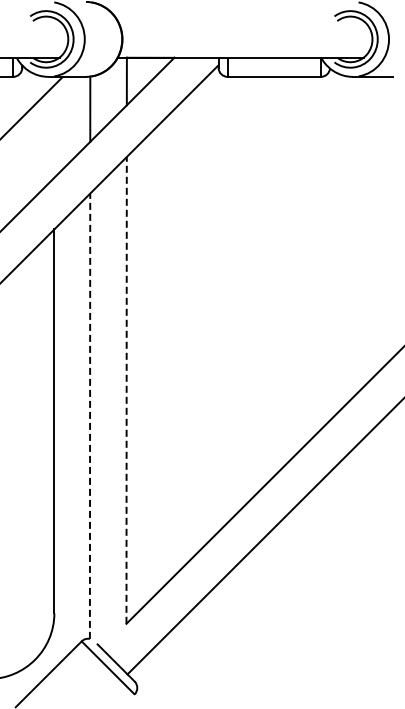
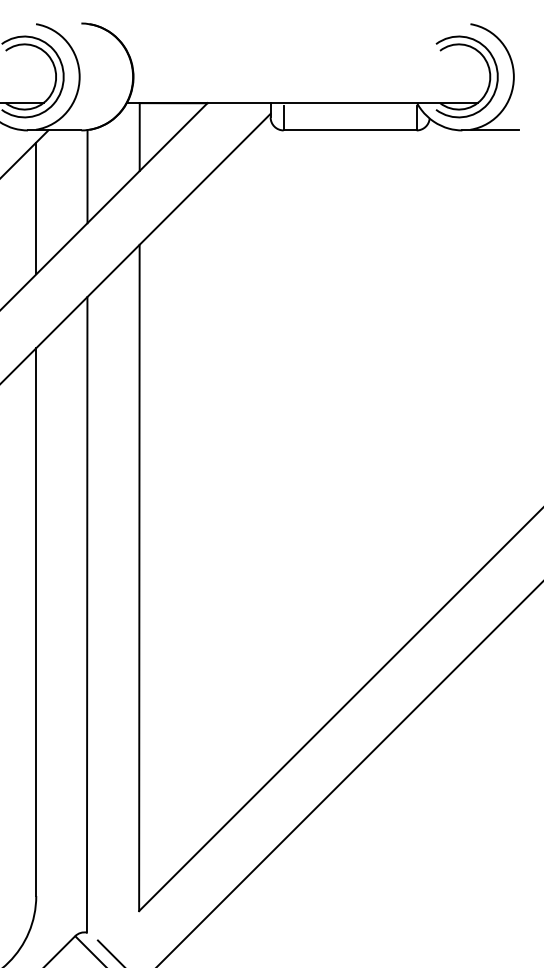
line: (54, 131) -> (36, 208), added
line: (126, 389) -> (139, 576), dashed -> solid
line: (90, 416) -> (87, 615), dashed -> solid

